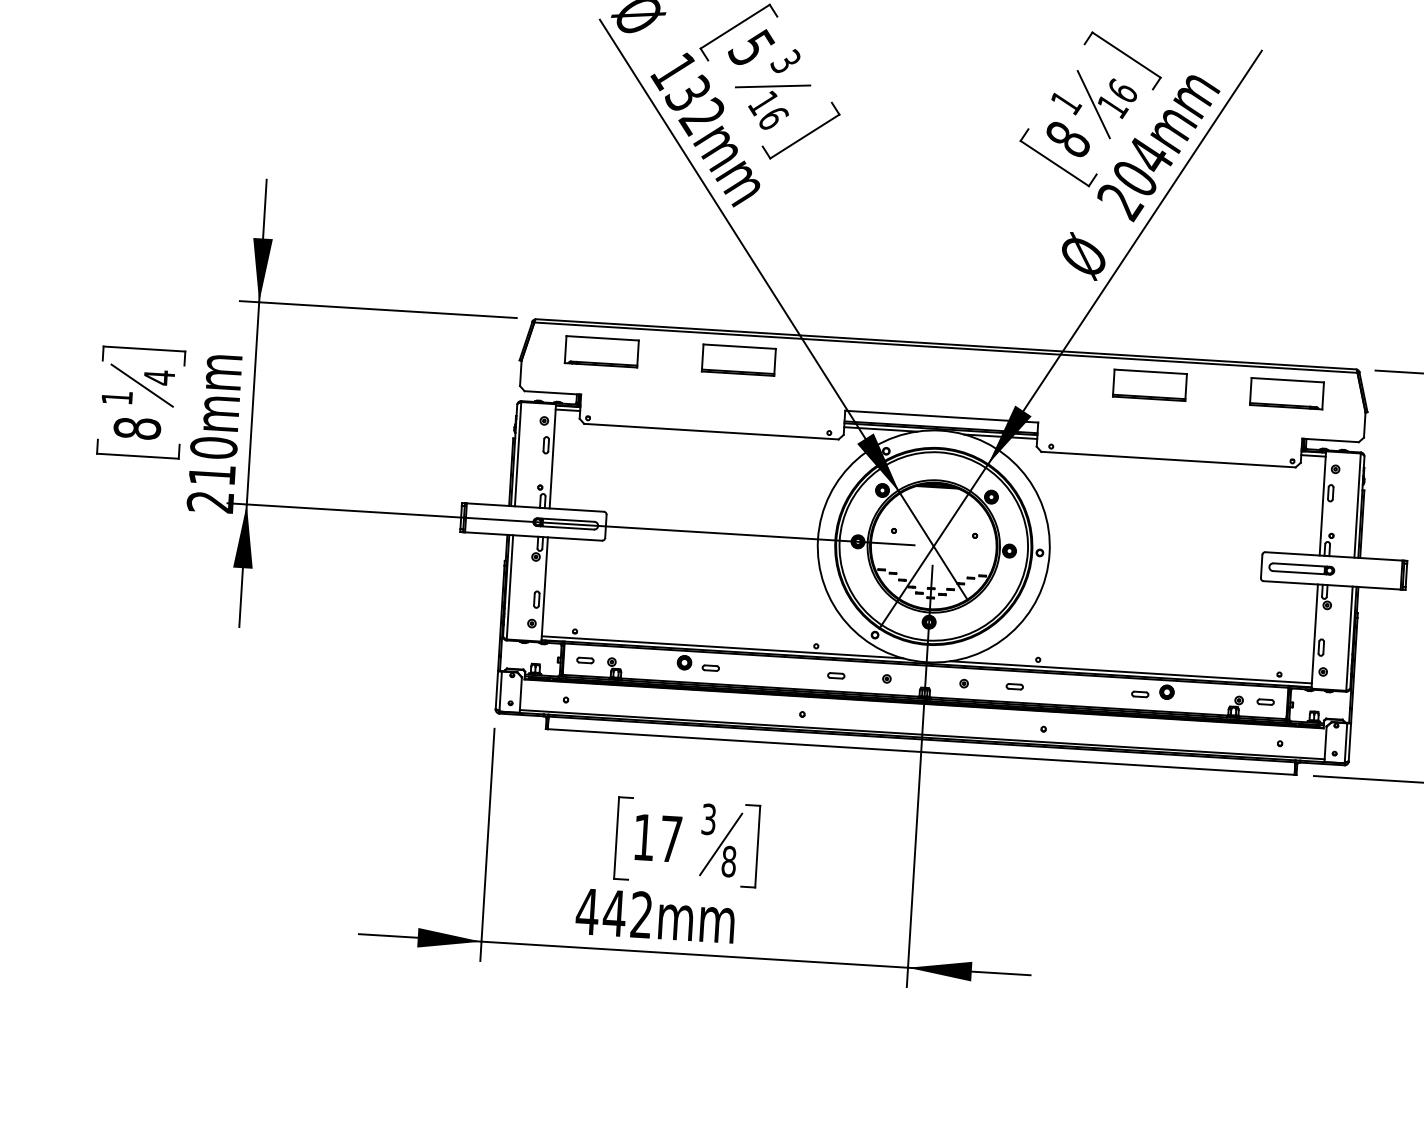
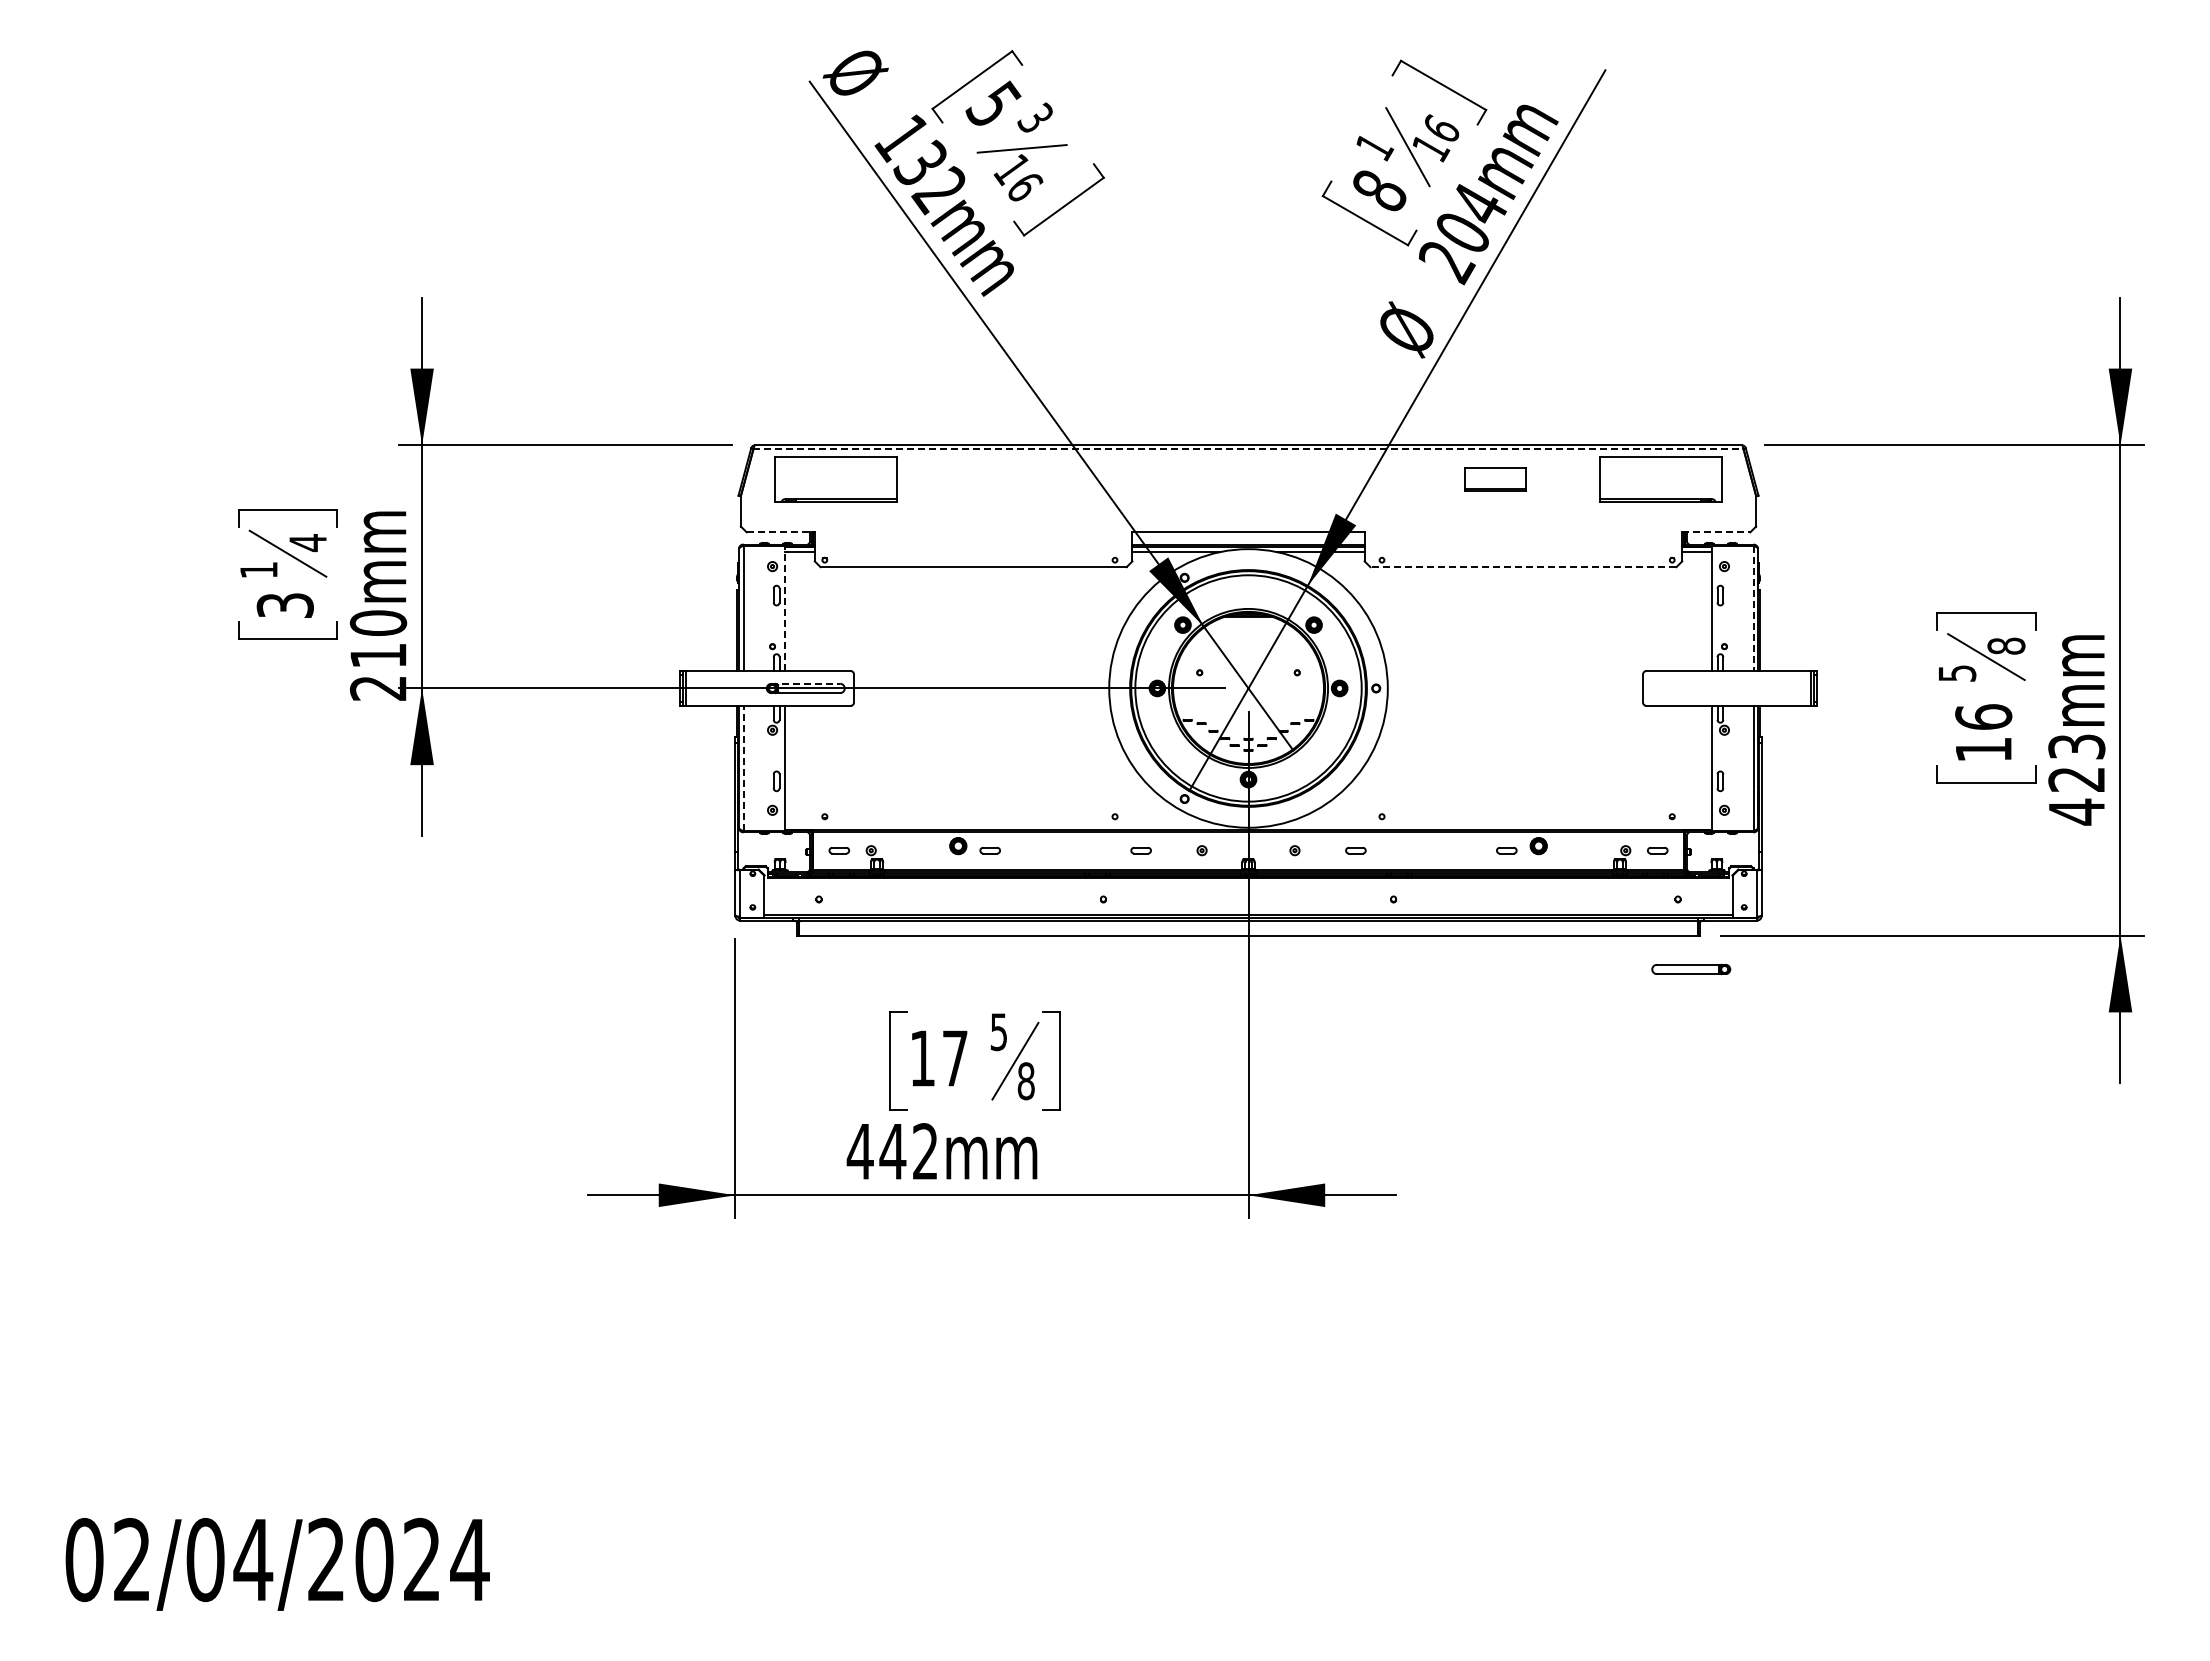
line: (946, 347) -> (1249, 449), solid -> dashed
part: (601, 351) -> (836, 479), size x1.4
part: (739, 360) -> (1001, 479), removed
part: (1149, 385) -> (1495, 479), size x0.7
line: (553, 393) -> (781, 532), solid -> dashed
part: (1286, 393) -> (1660, 479), size x1.4
text: (136, 428) -> (284, 605), 8 -> 3
line: (1330, 440) -> (1716, 532), solid -> dashed
line: (552, 456) -> (785, 608), solid -> dashed
line: (1167, 459) -> (1522, 567), solid -> dashed
line: (1357, 505) -> (1753, 608), solid -> dashed
line: (566, 519) -> (806, 683), solid -> dashed
part: (1302, 569) -> (1691, 969), moved
line: (509, 587) -> (743, 768), solid -> dashed
line: (722, 647) -> (1002, 824), removed
line: (1130, 671) -> (1493, 824), removed
text: (709, 818) -> (999, 1031), 3 -> 5

